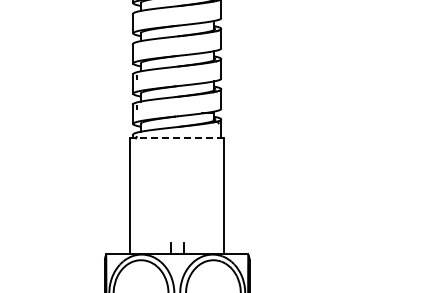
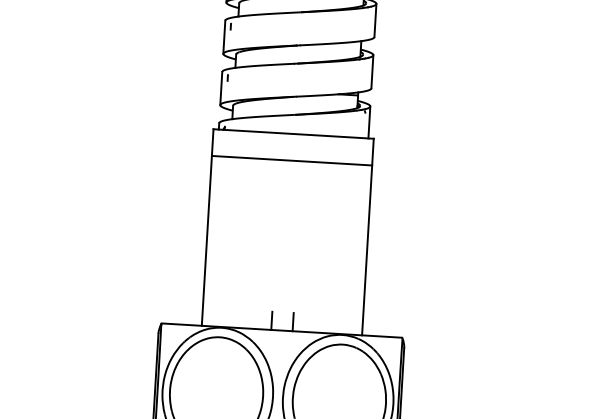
line: (176, 138) -> (292, 134), dashed -> solid
line: (177, 154) -> (292, 161), added

